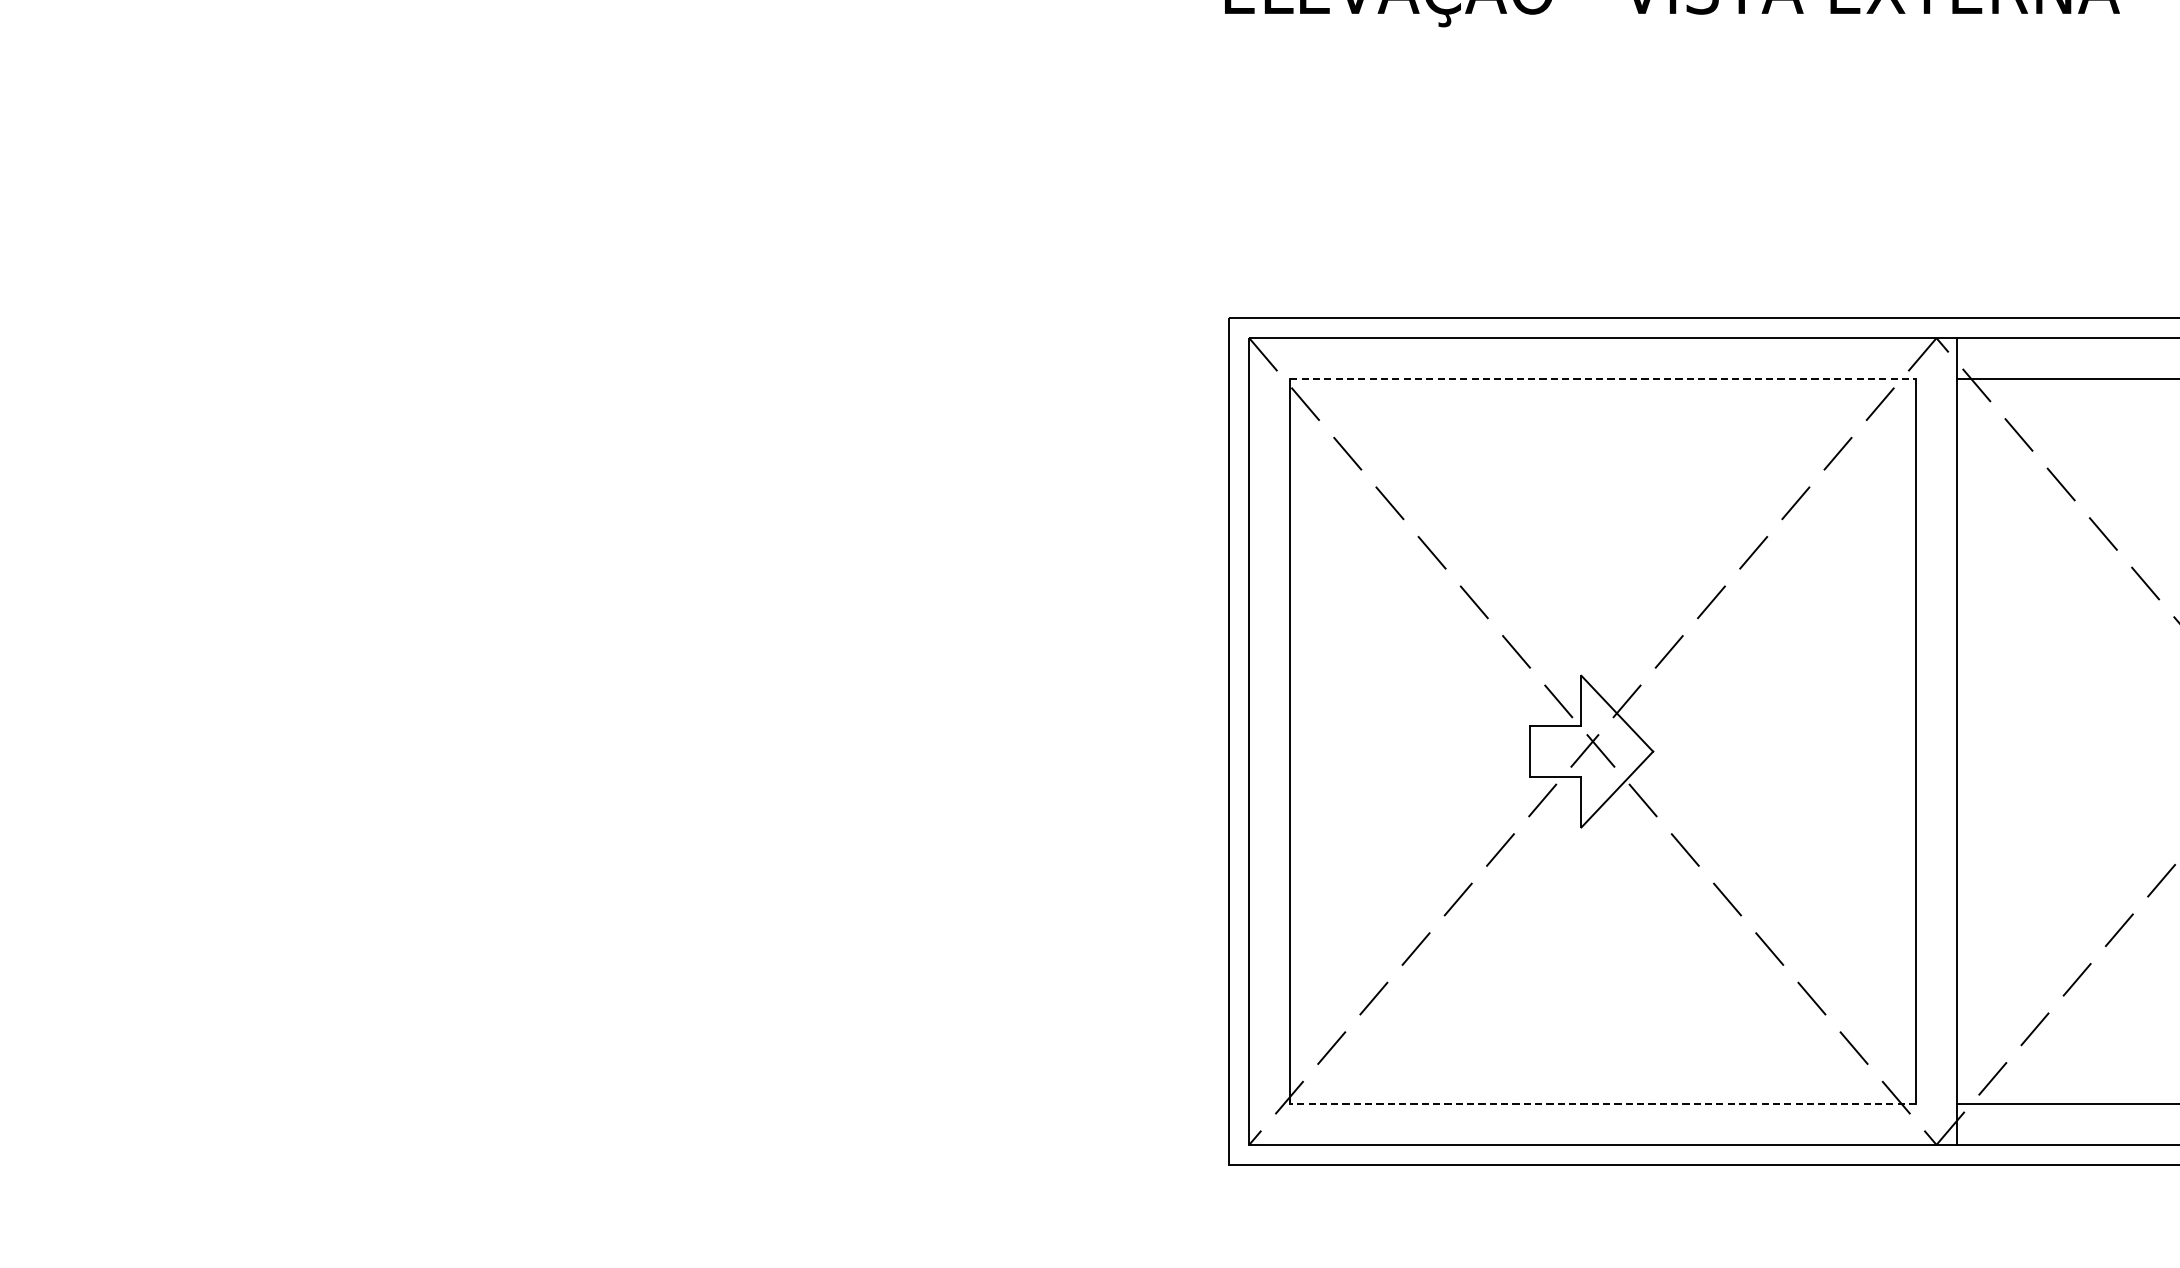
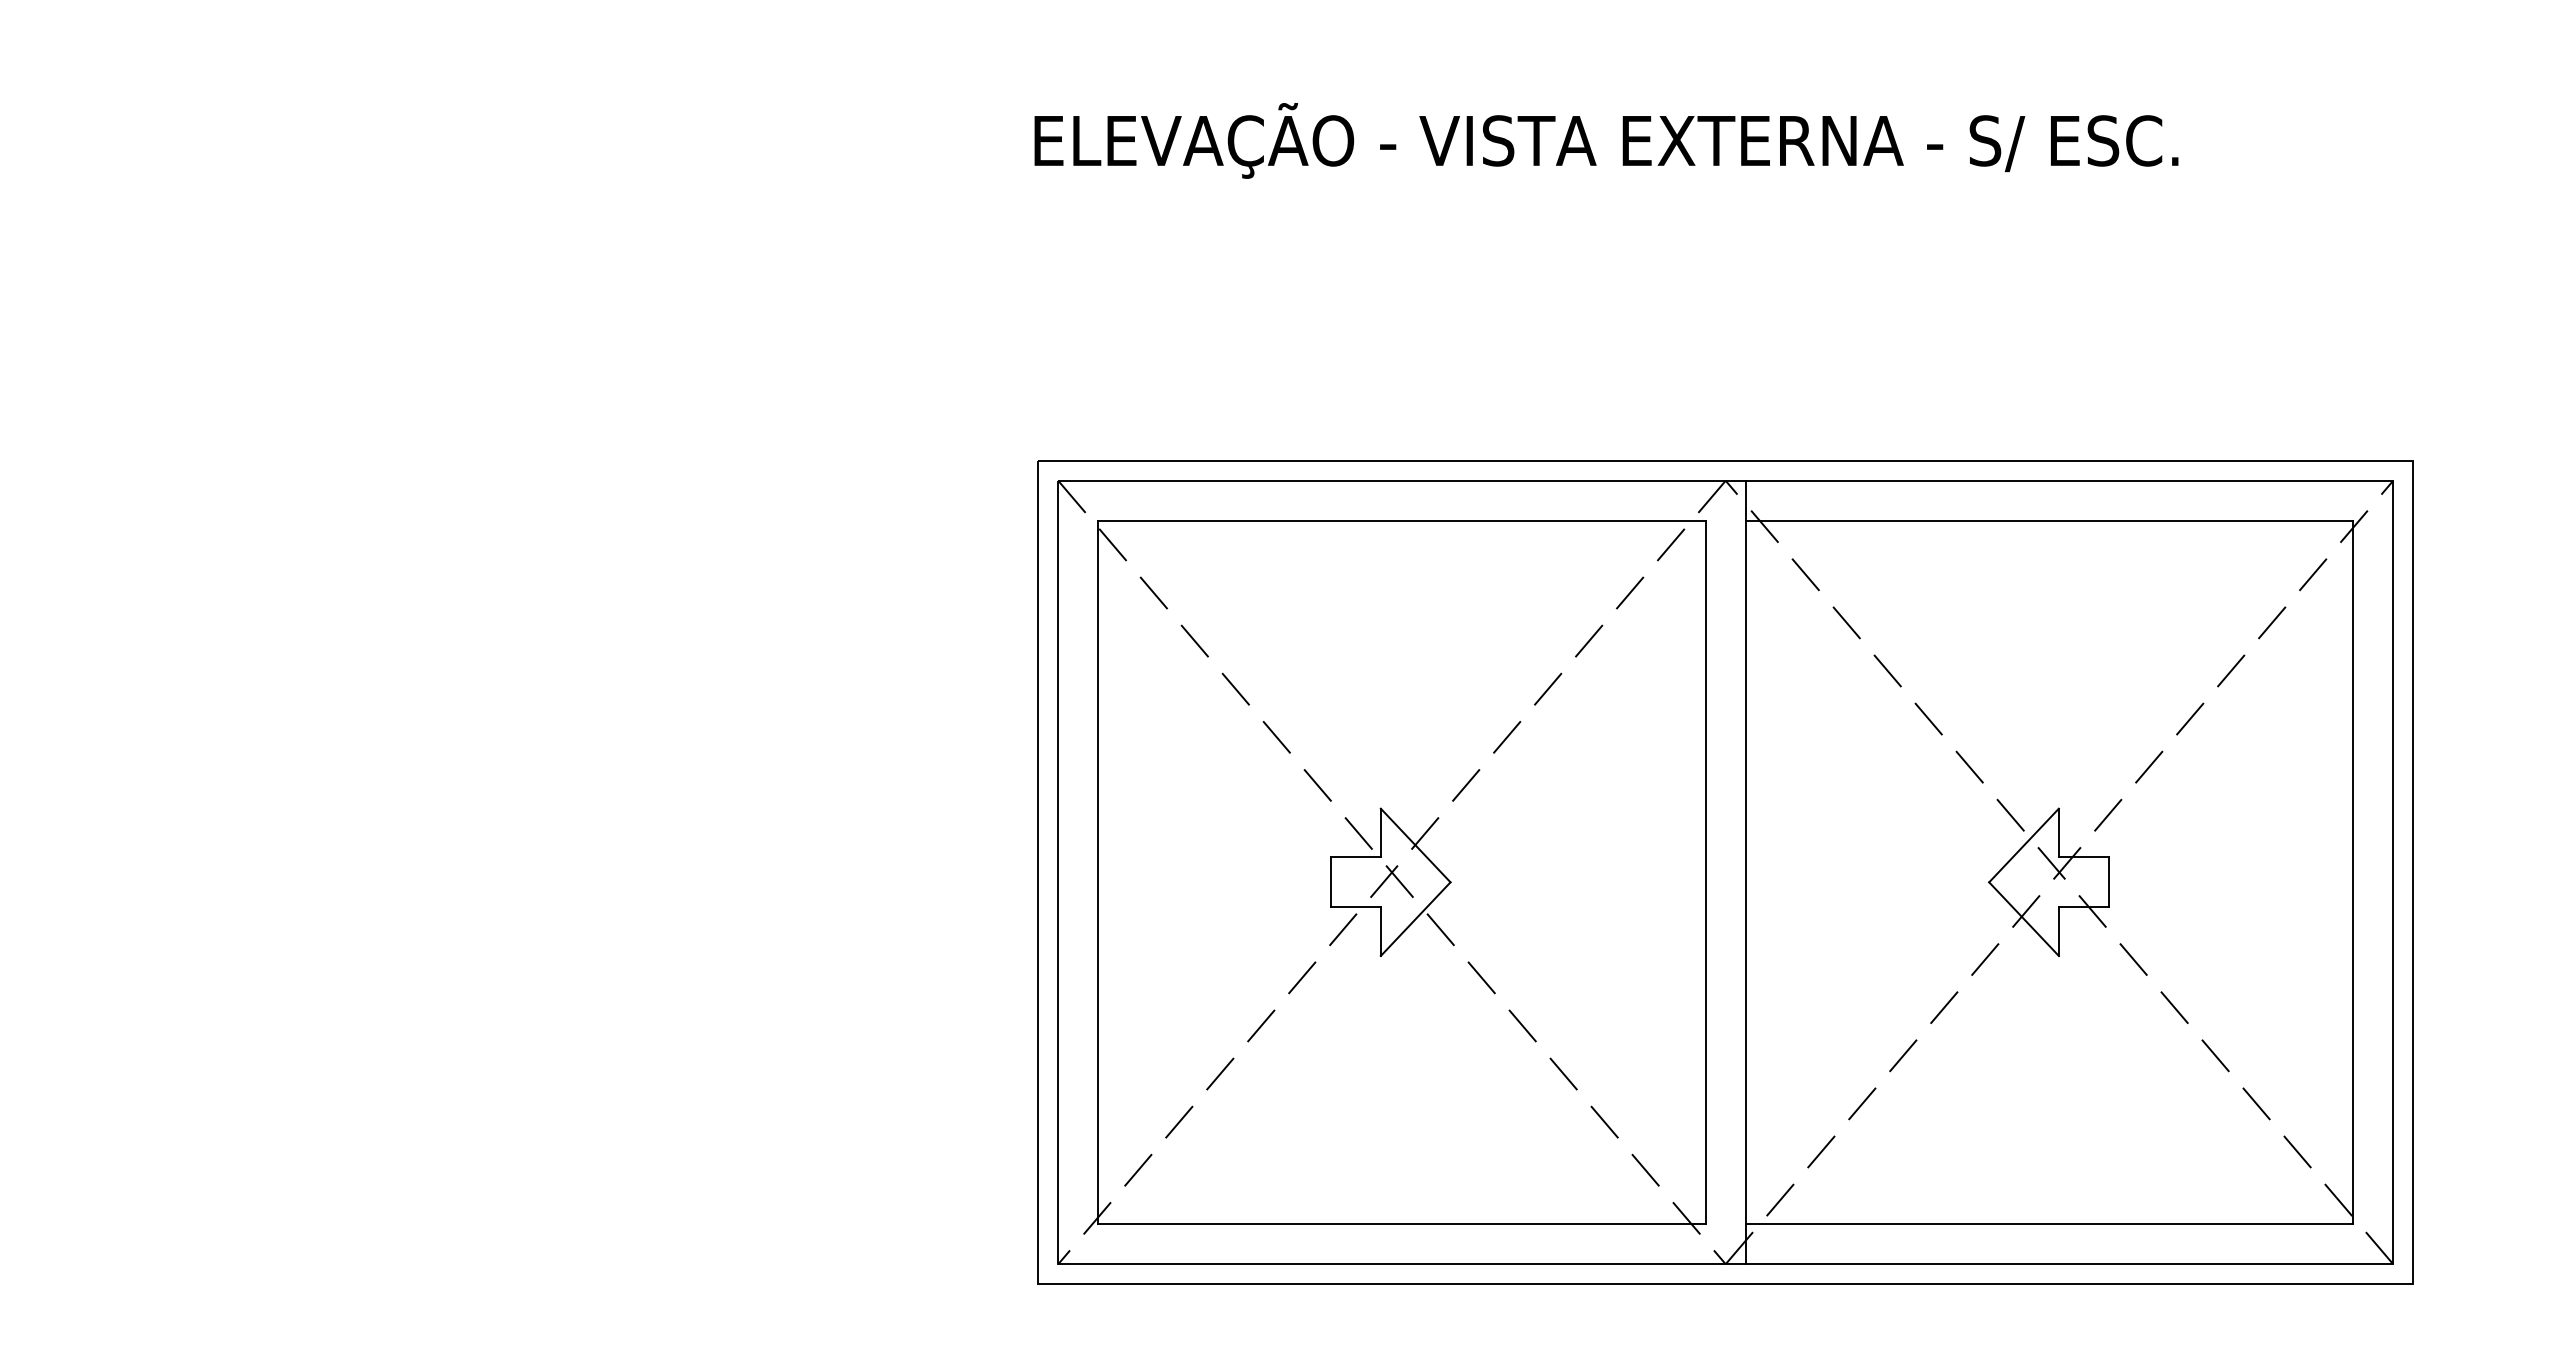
line: (1602, 379) -> (1401, 520), dashed -> solid
line: (1602, 1103) -> (1401, 1224), dashed -> solid

